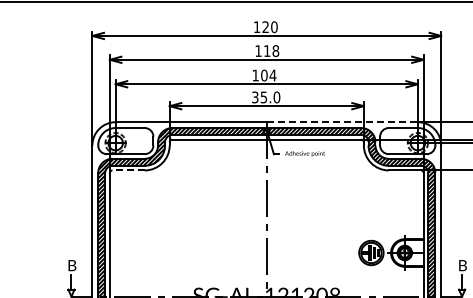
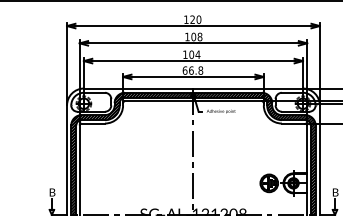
text: (266, 50) -> (193, 36), 118 -> 108
text: (266, 97) -> (193, 70), 35.0 -> 66.8
line: (342, 122) -> (248, 88), dashed -> solid
line: (128, 170) -> (93, 123), dashed -> solid

